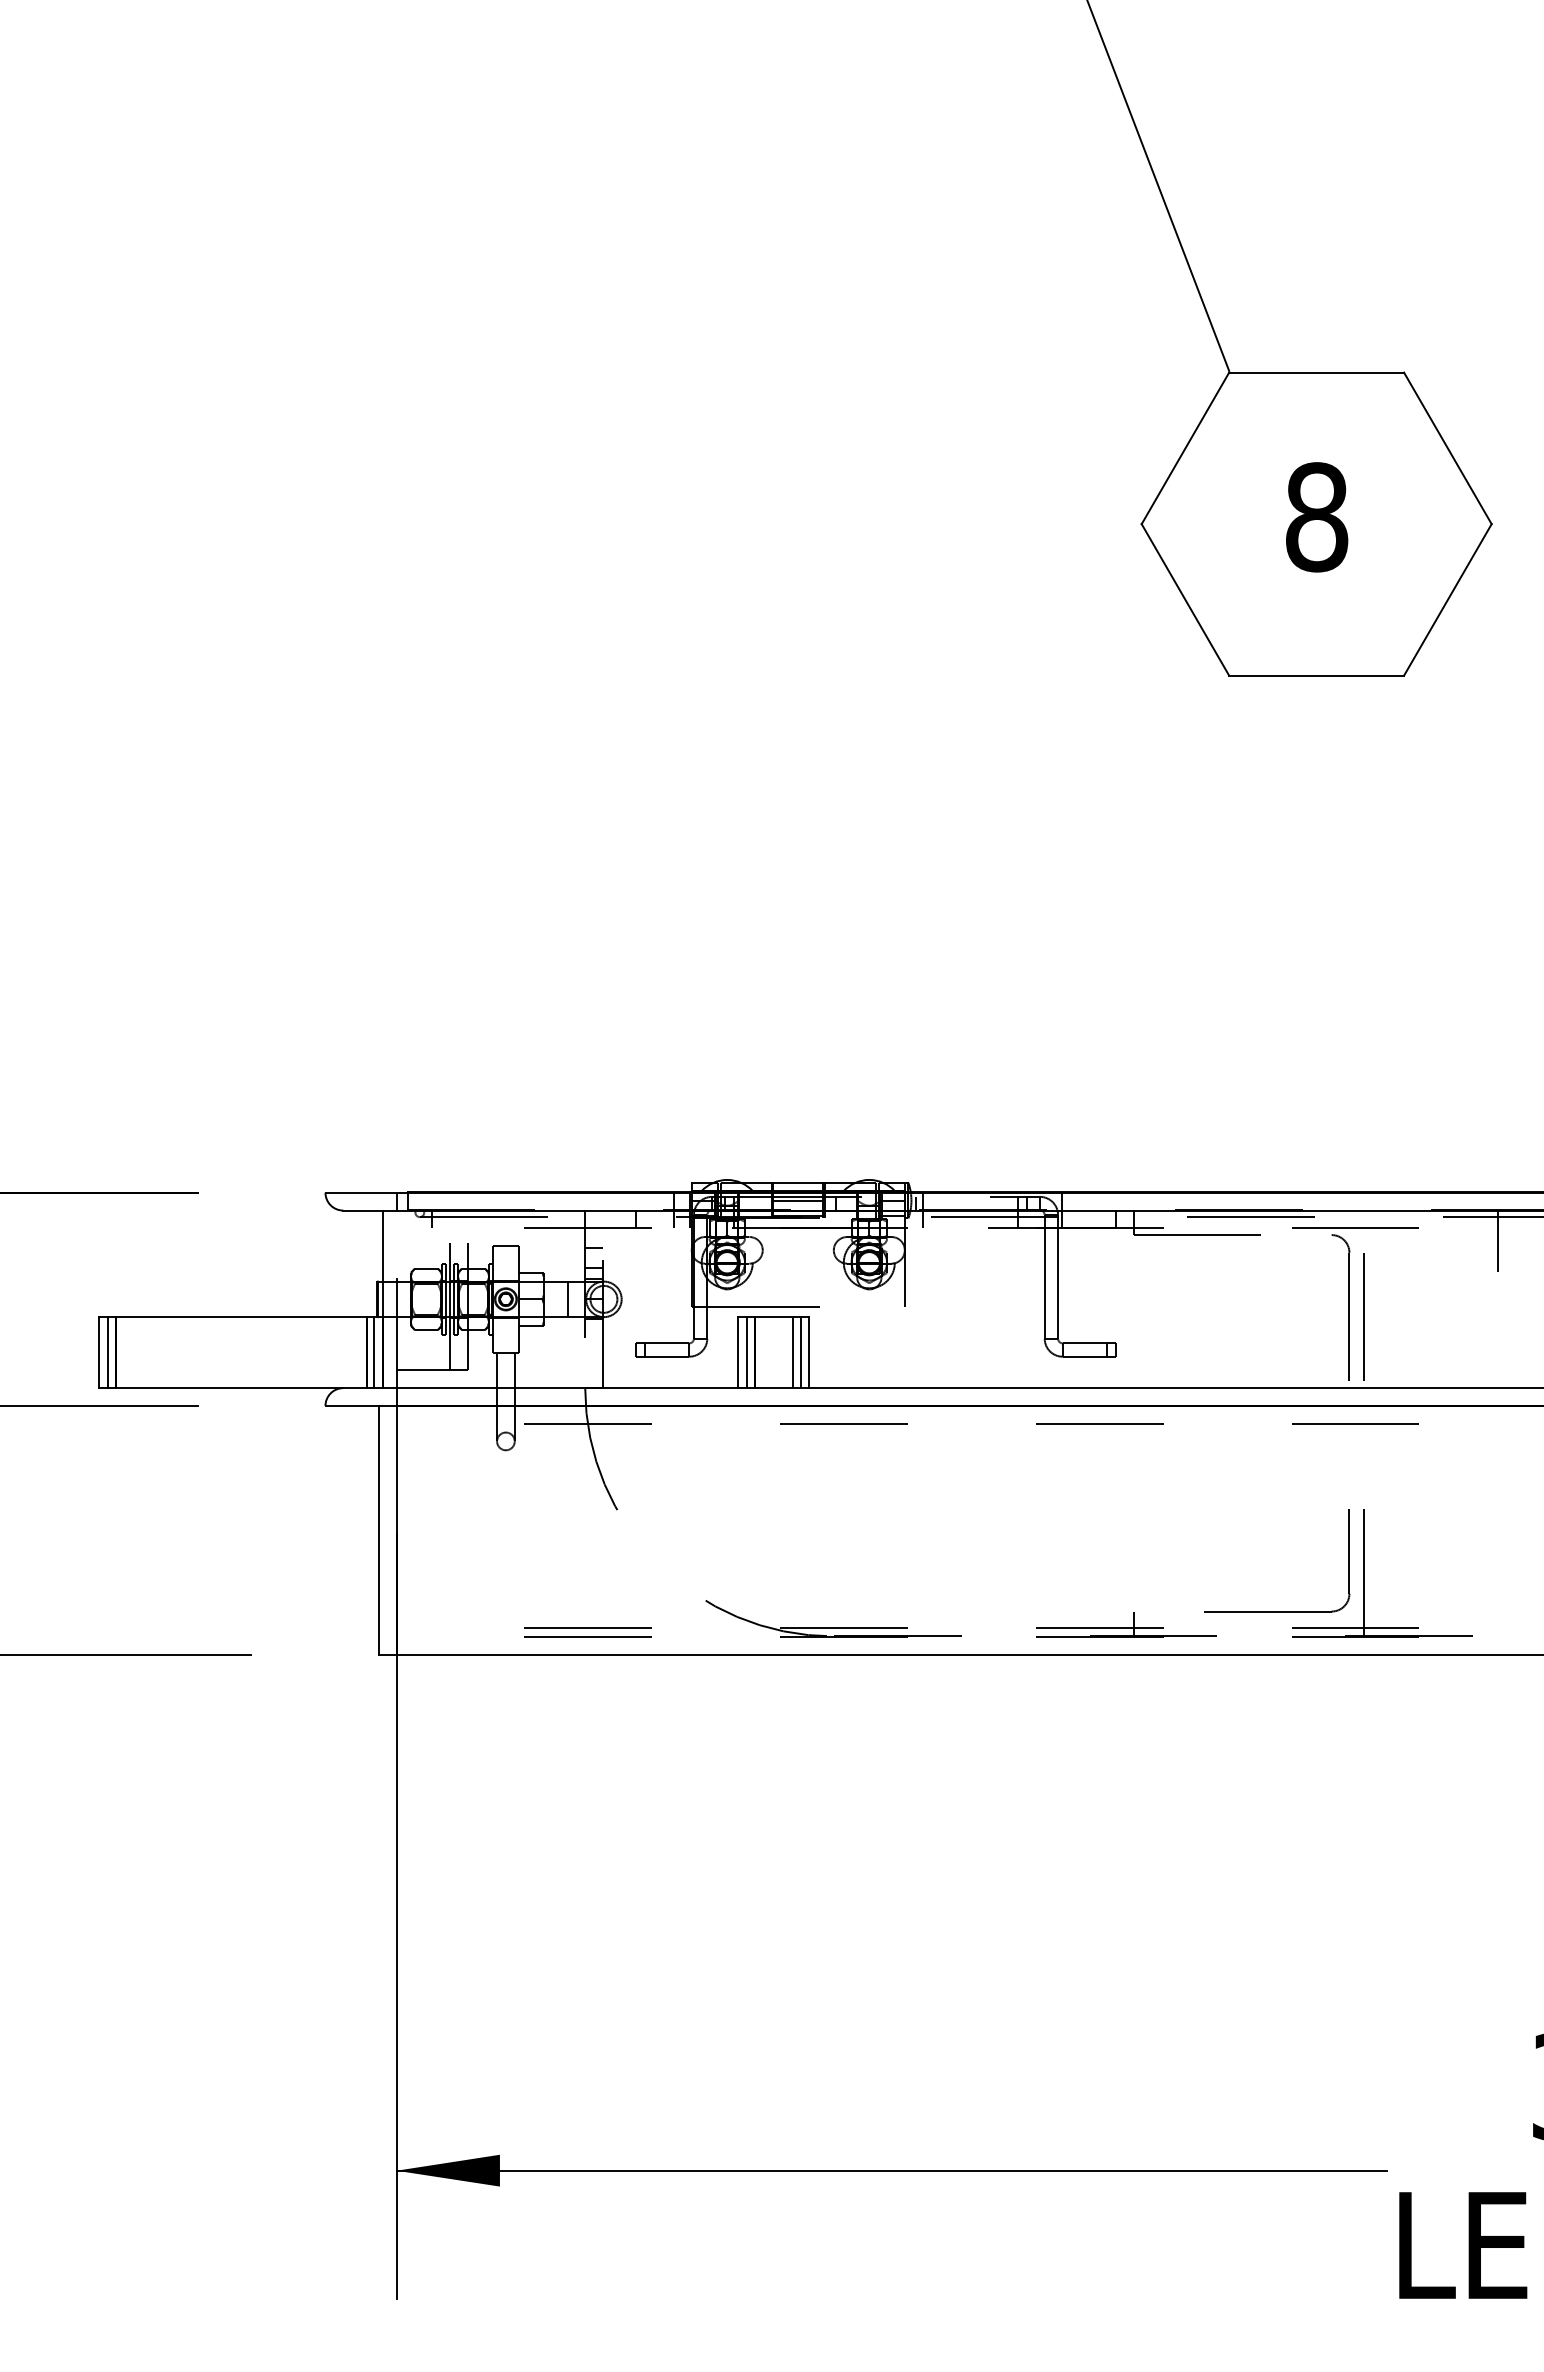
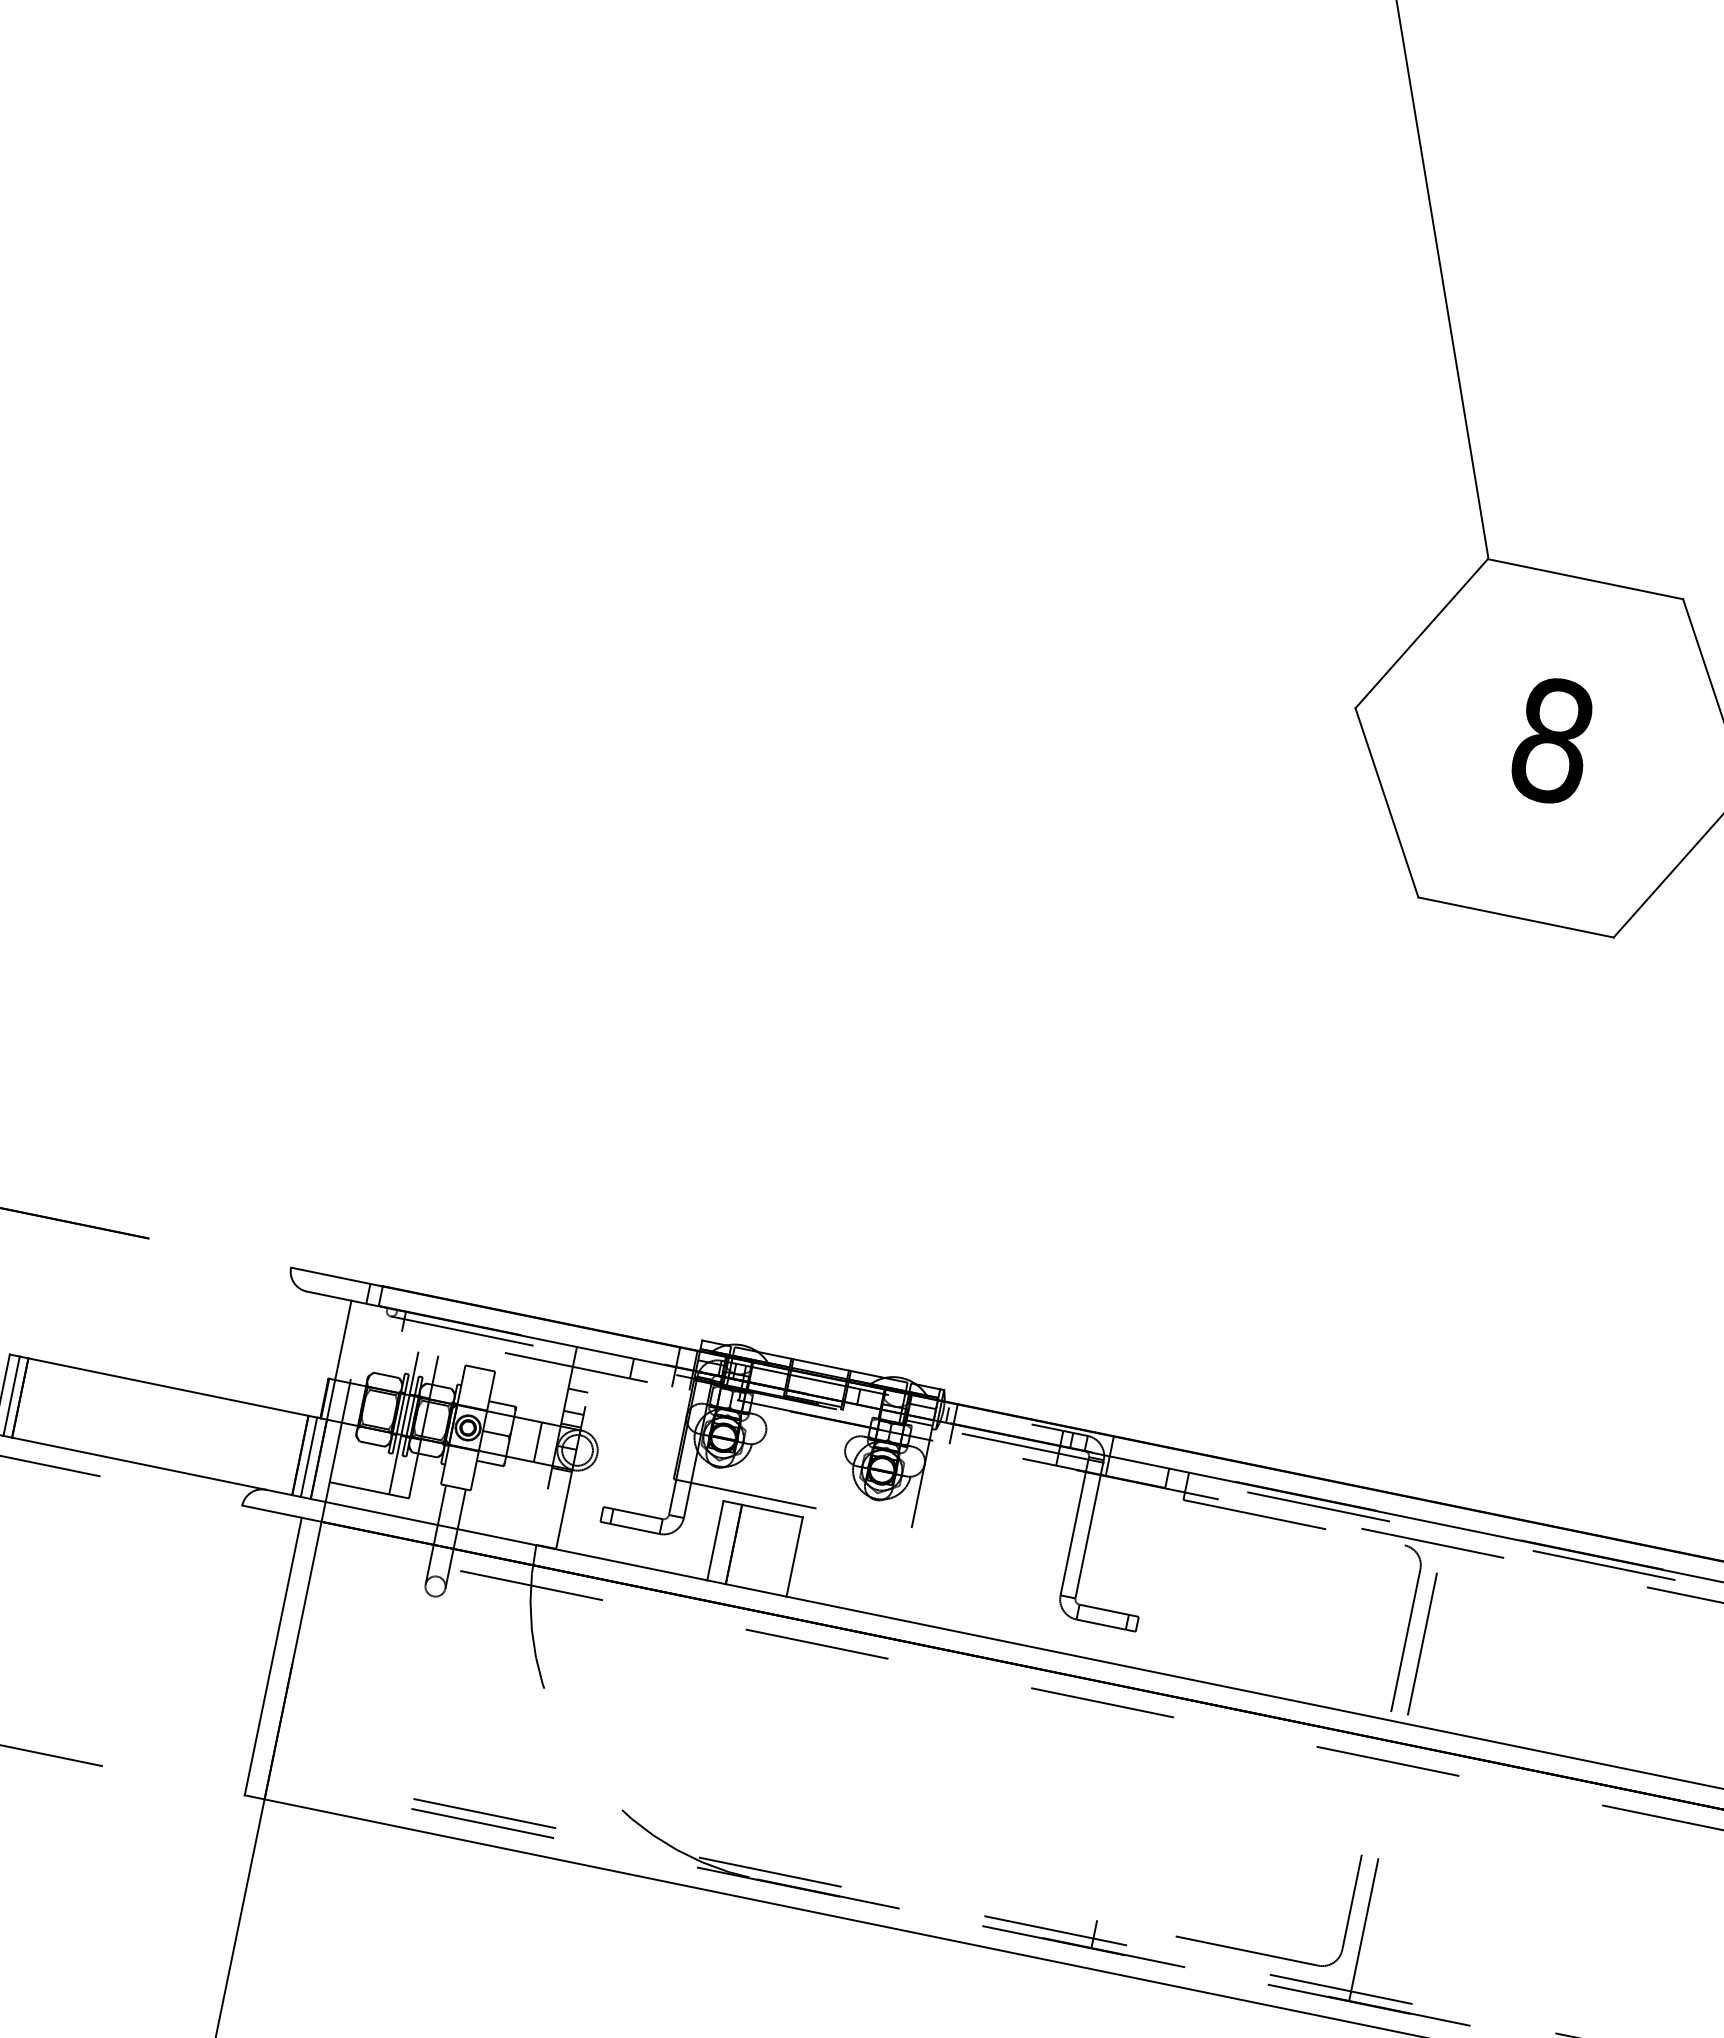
line: (798, 1200) -> (817, 1384), removed
line: (1497, 1241) -> (1588, 1590), removed
line: (747, 1352) -> (725, 1542), removed
line: (792, 1352) -> (775, 1552), removed
line: (800, 1352) -> (784, 1554), removed

